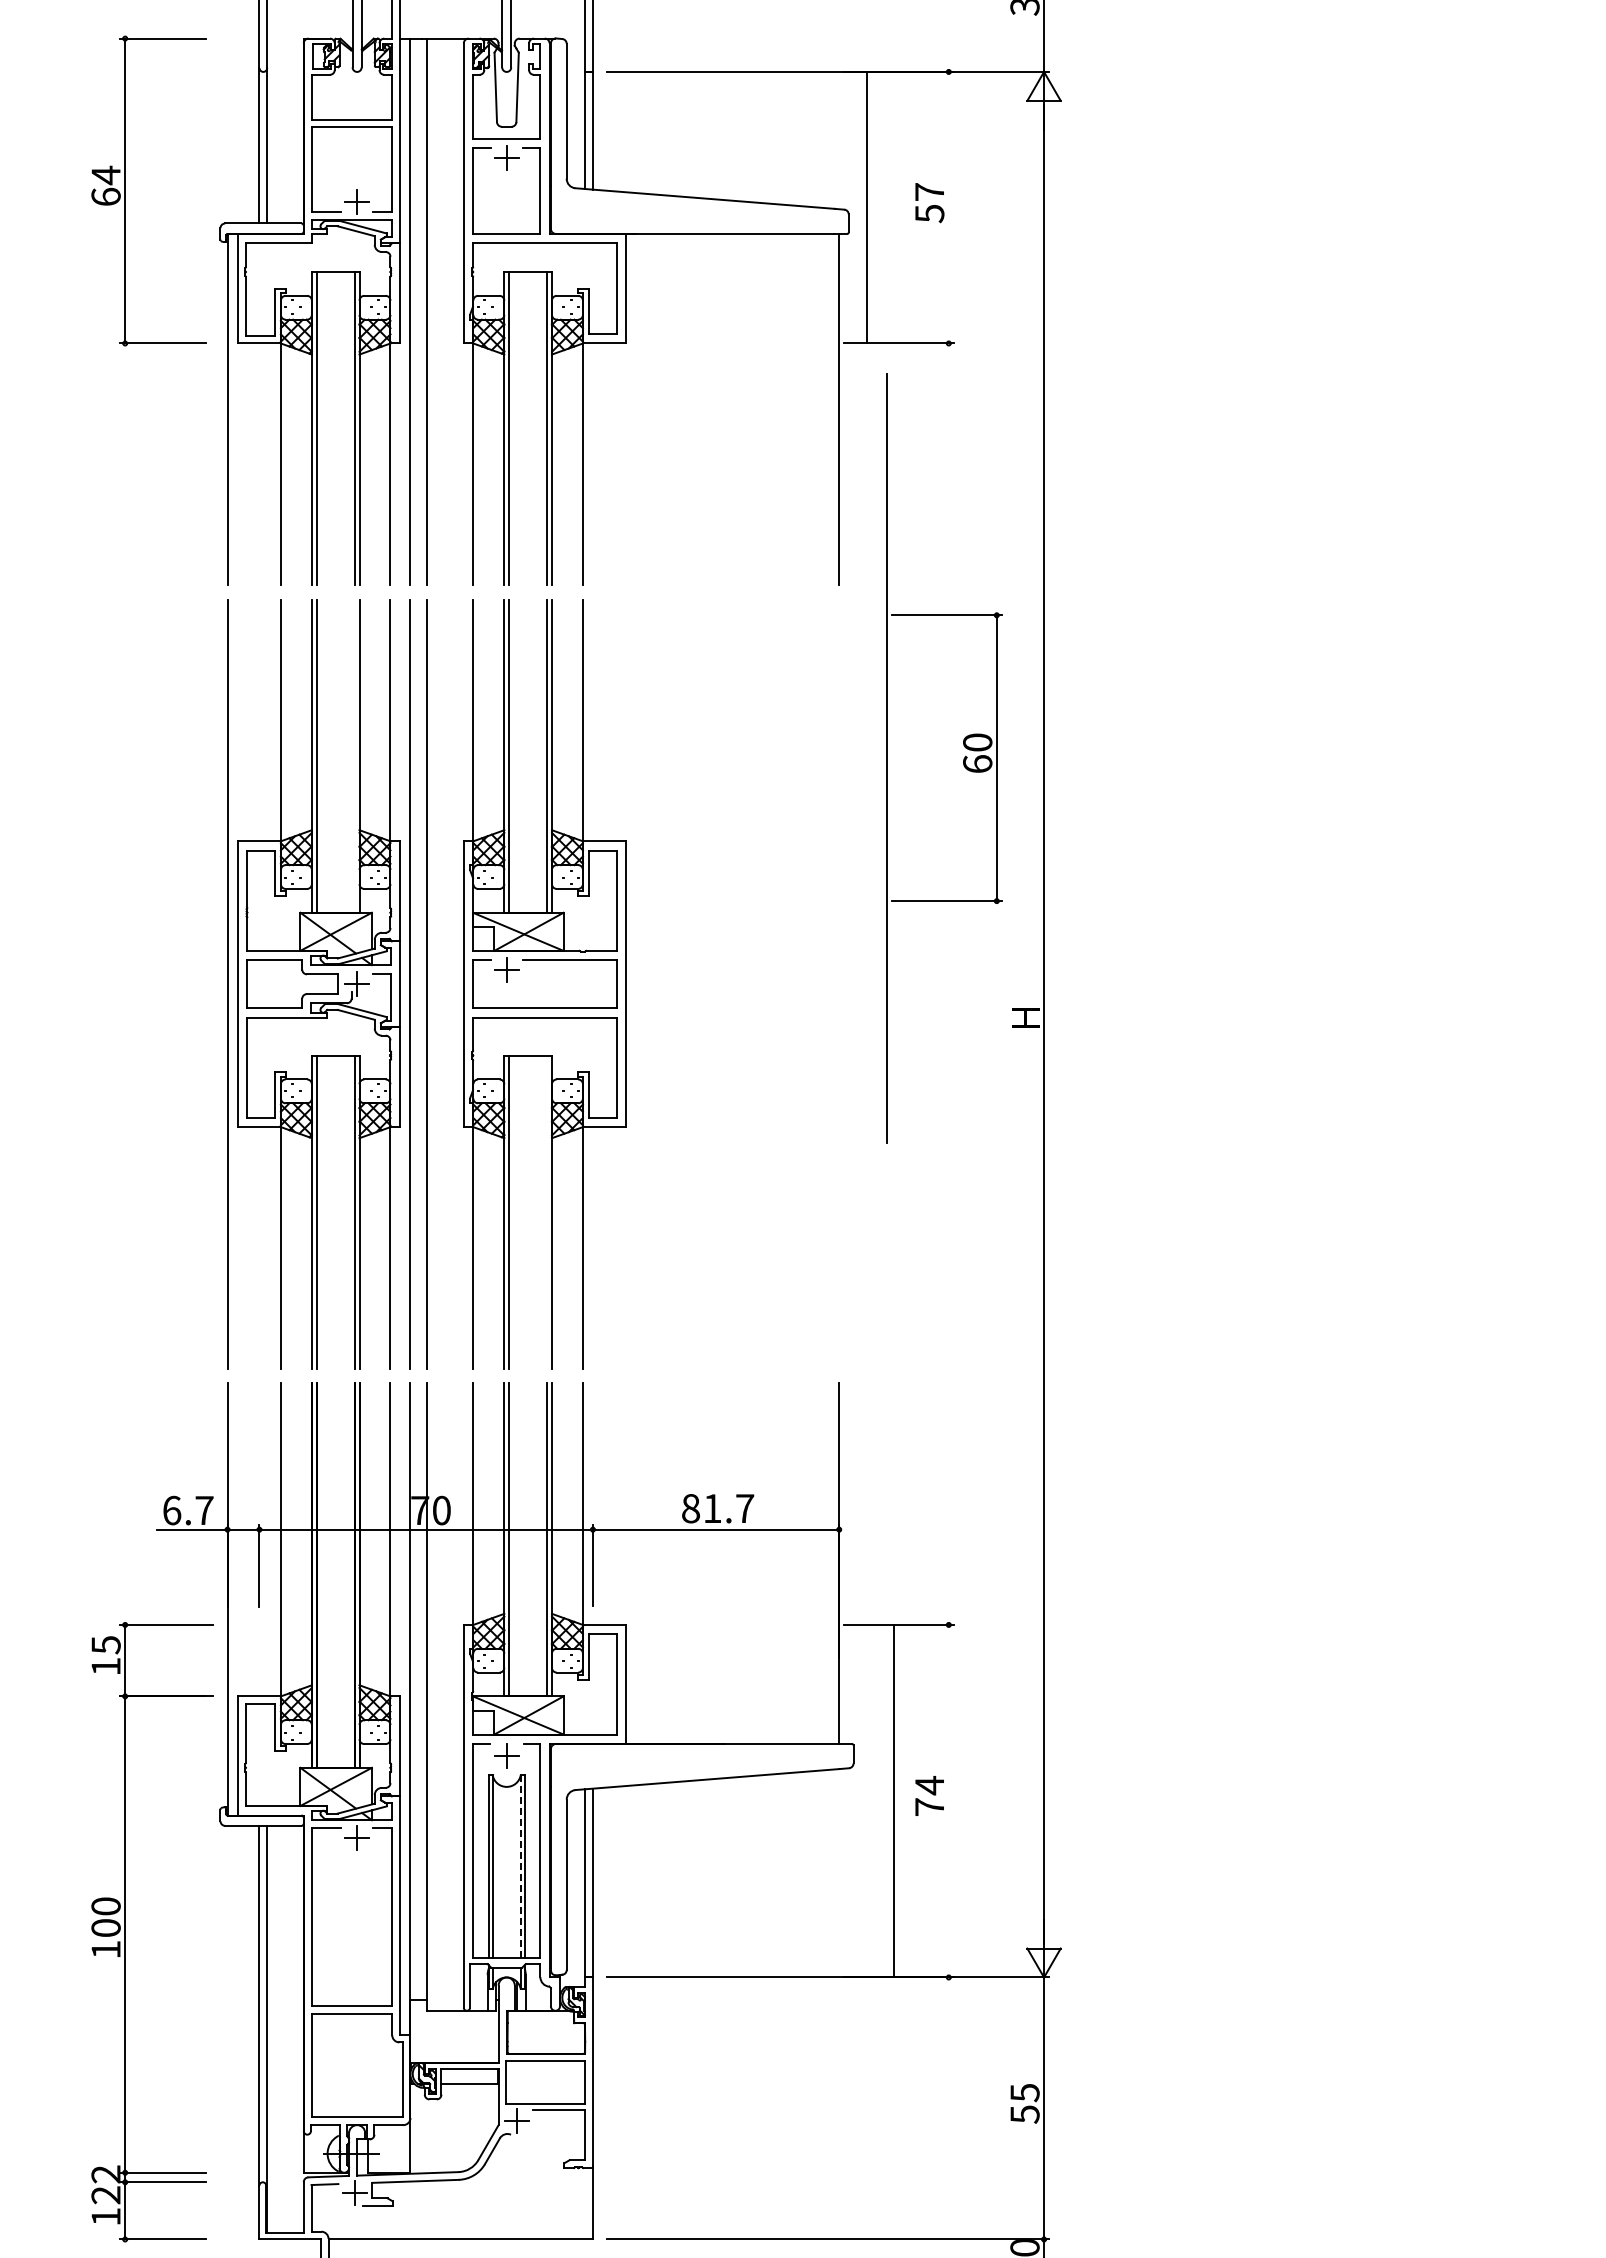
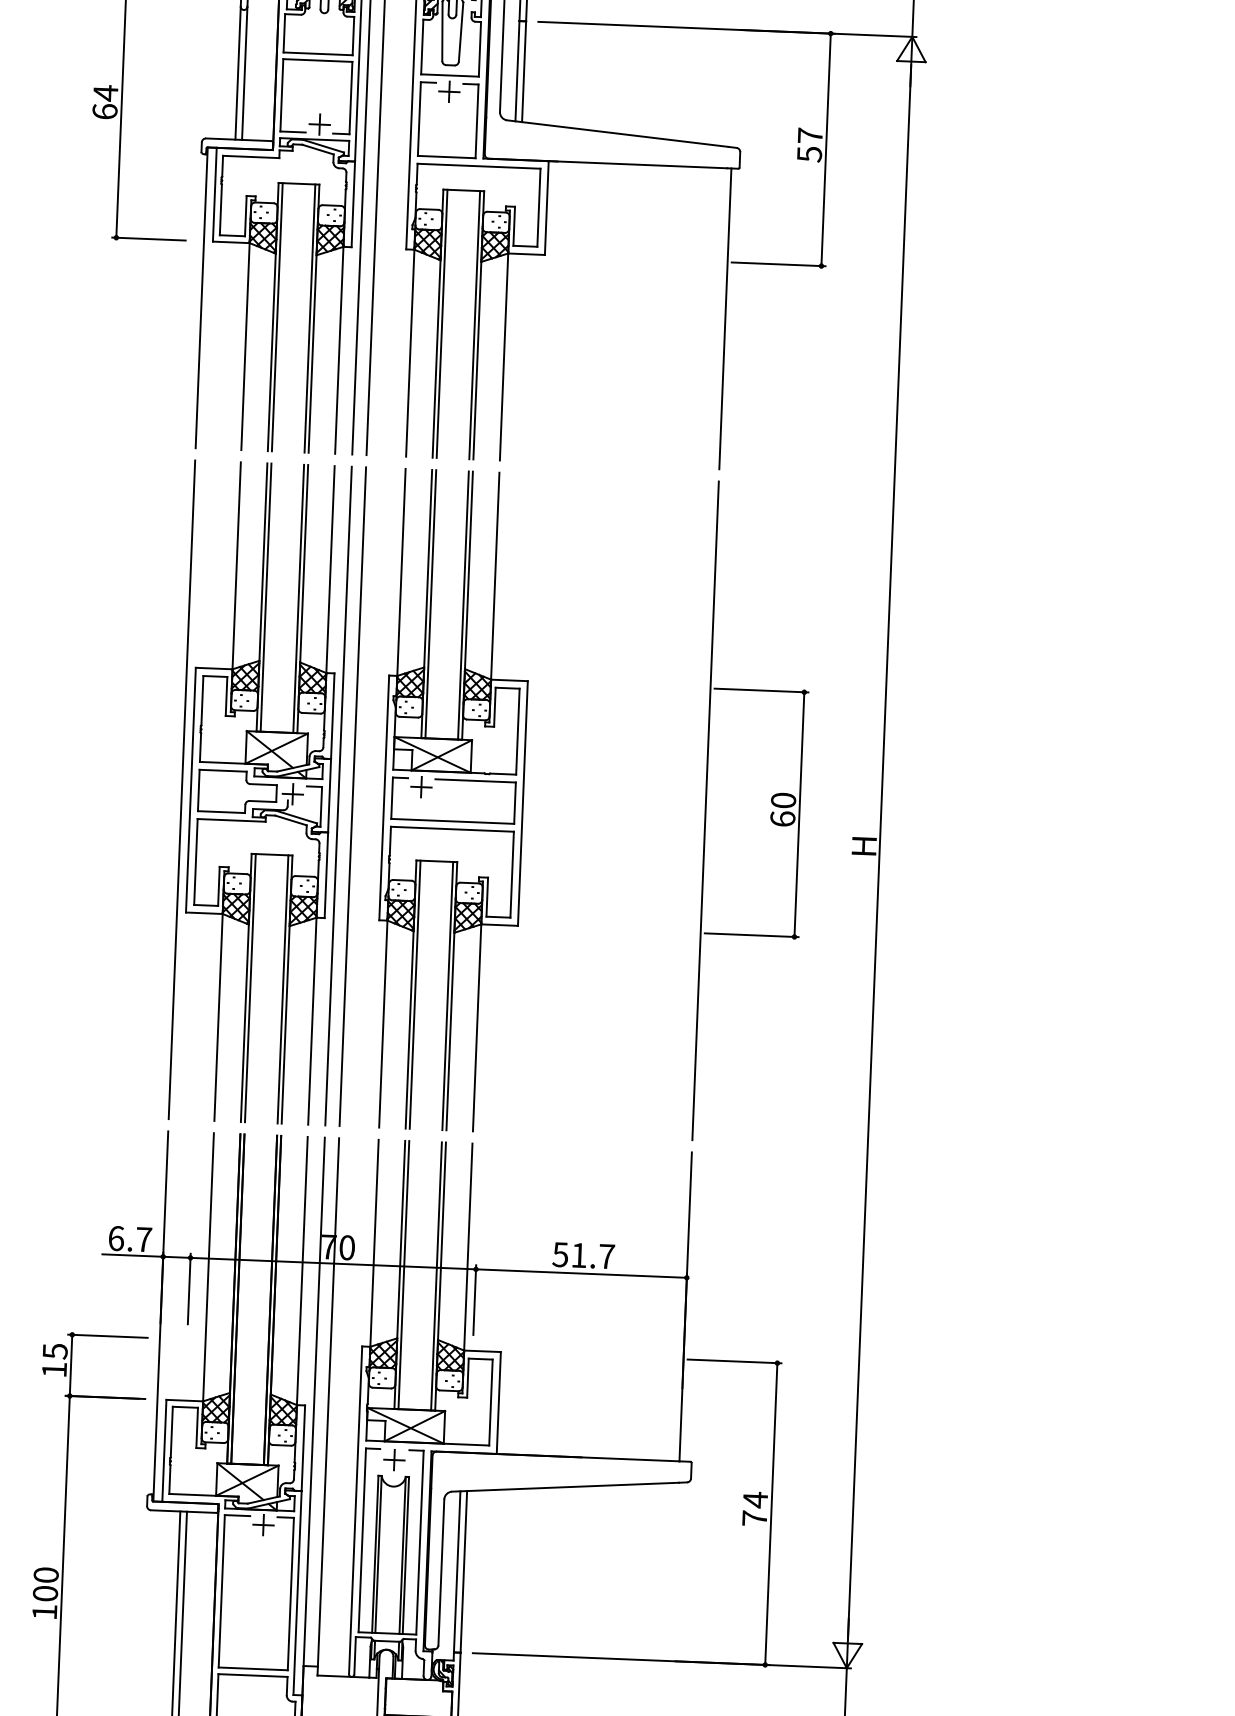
line: (866, 207) -> (825, 149), moved
line: (354, 755) -> (298, 598), added
part: (963, 758) -> (770, 813), moved
line: (547, 1211) -> (448, 995), added
text: (690, 1508) -> (560, 1254), 81.7 -> 51.7
line: (893, 1800) -> (771, 1513), moved
line: (520, 1866) -> (402, 1555), dashed -> solid

